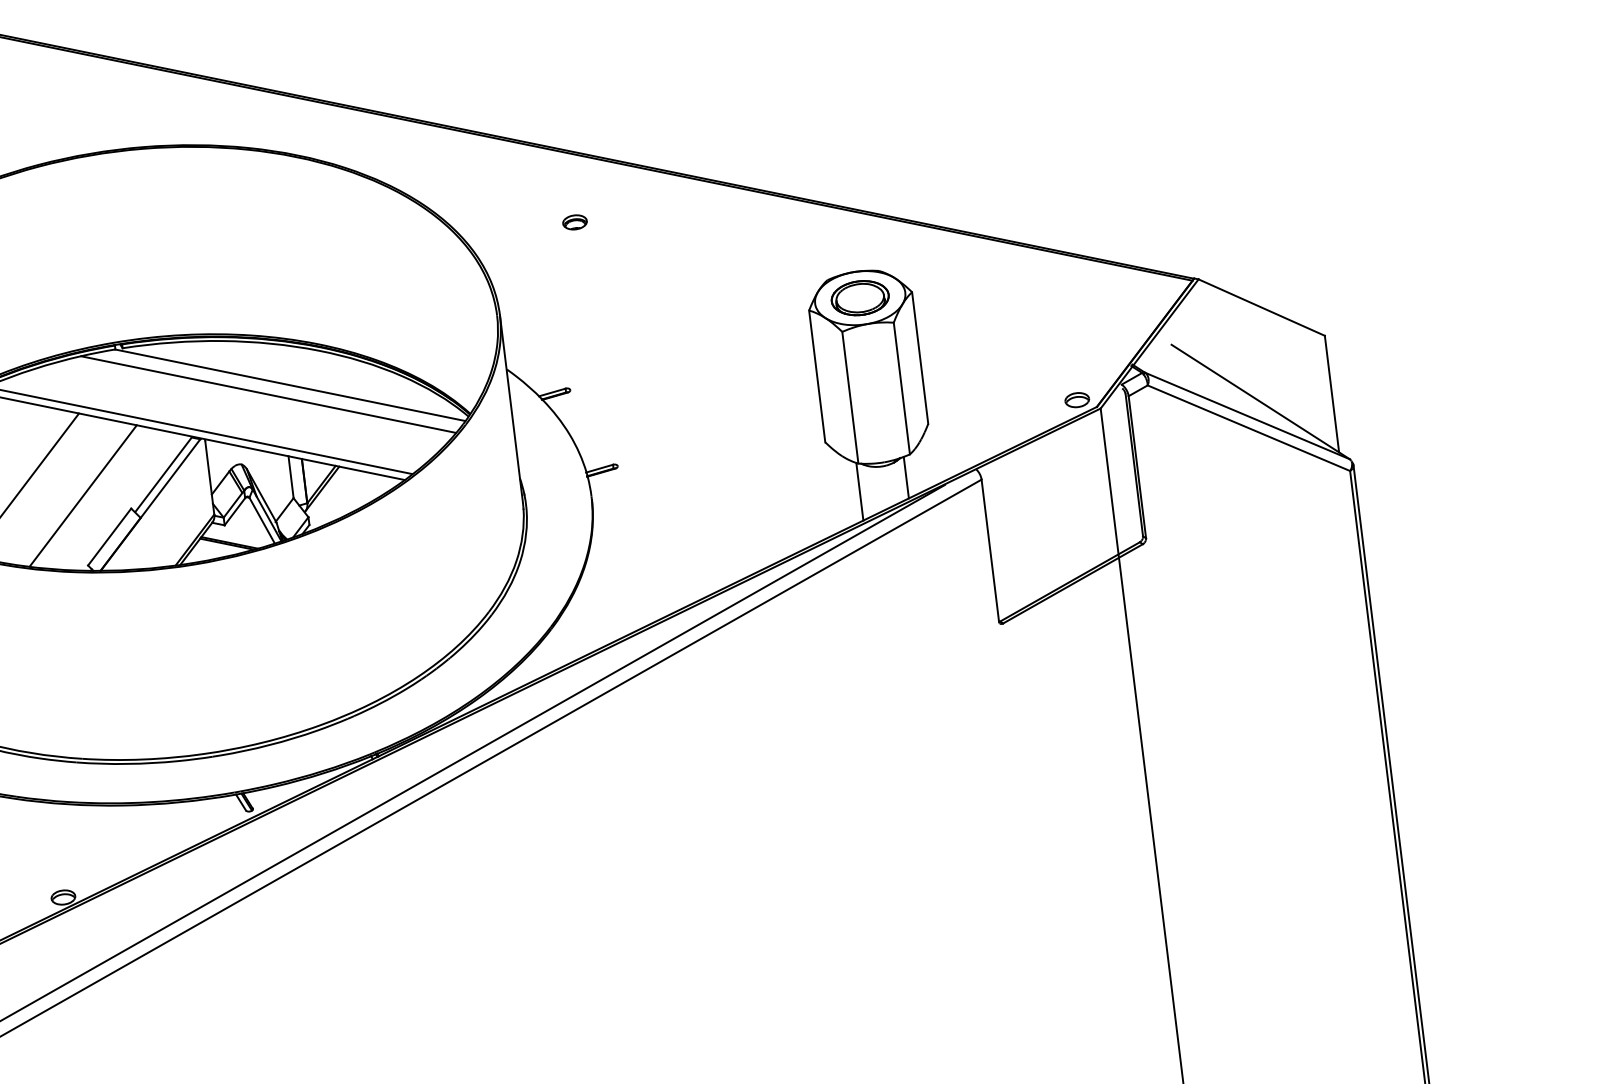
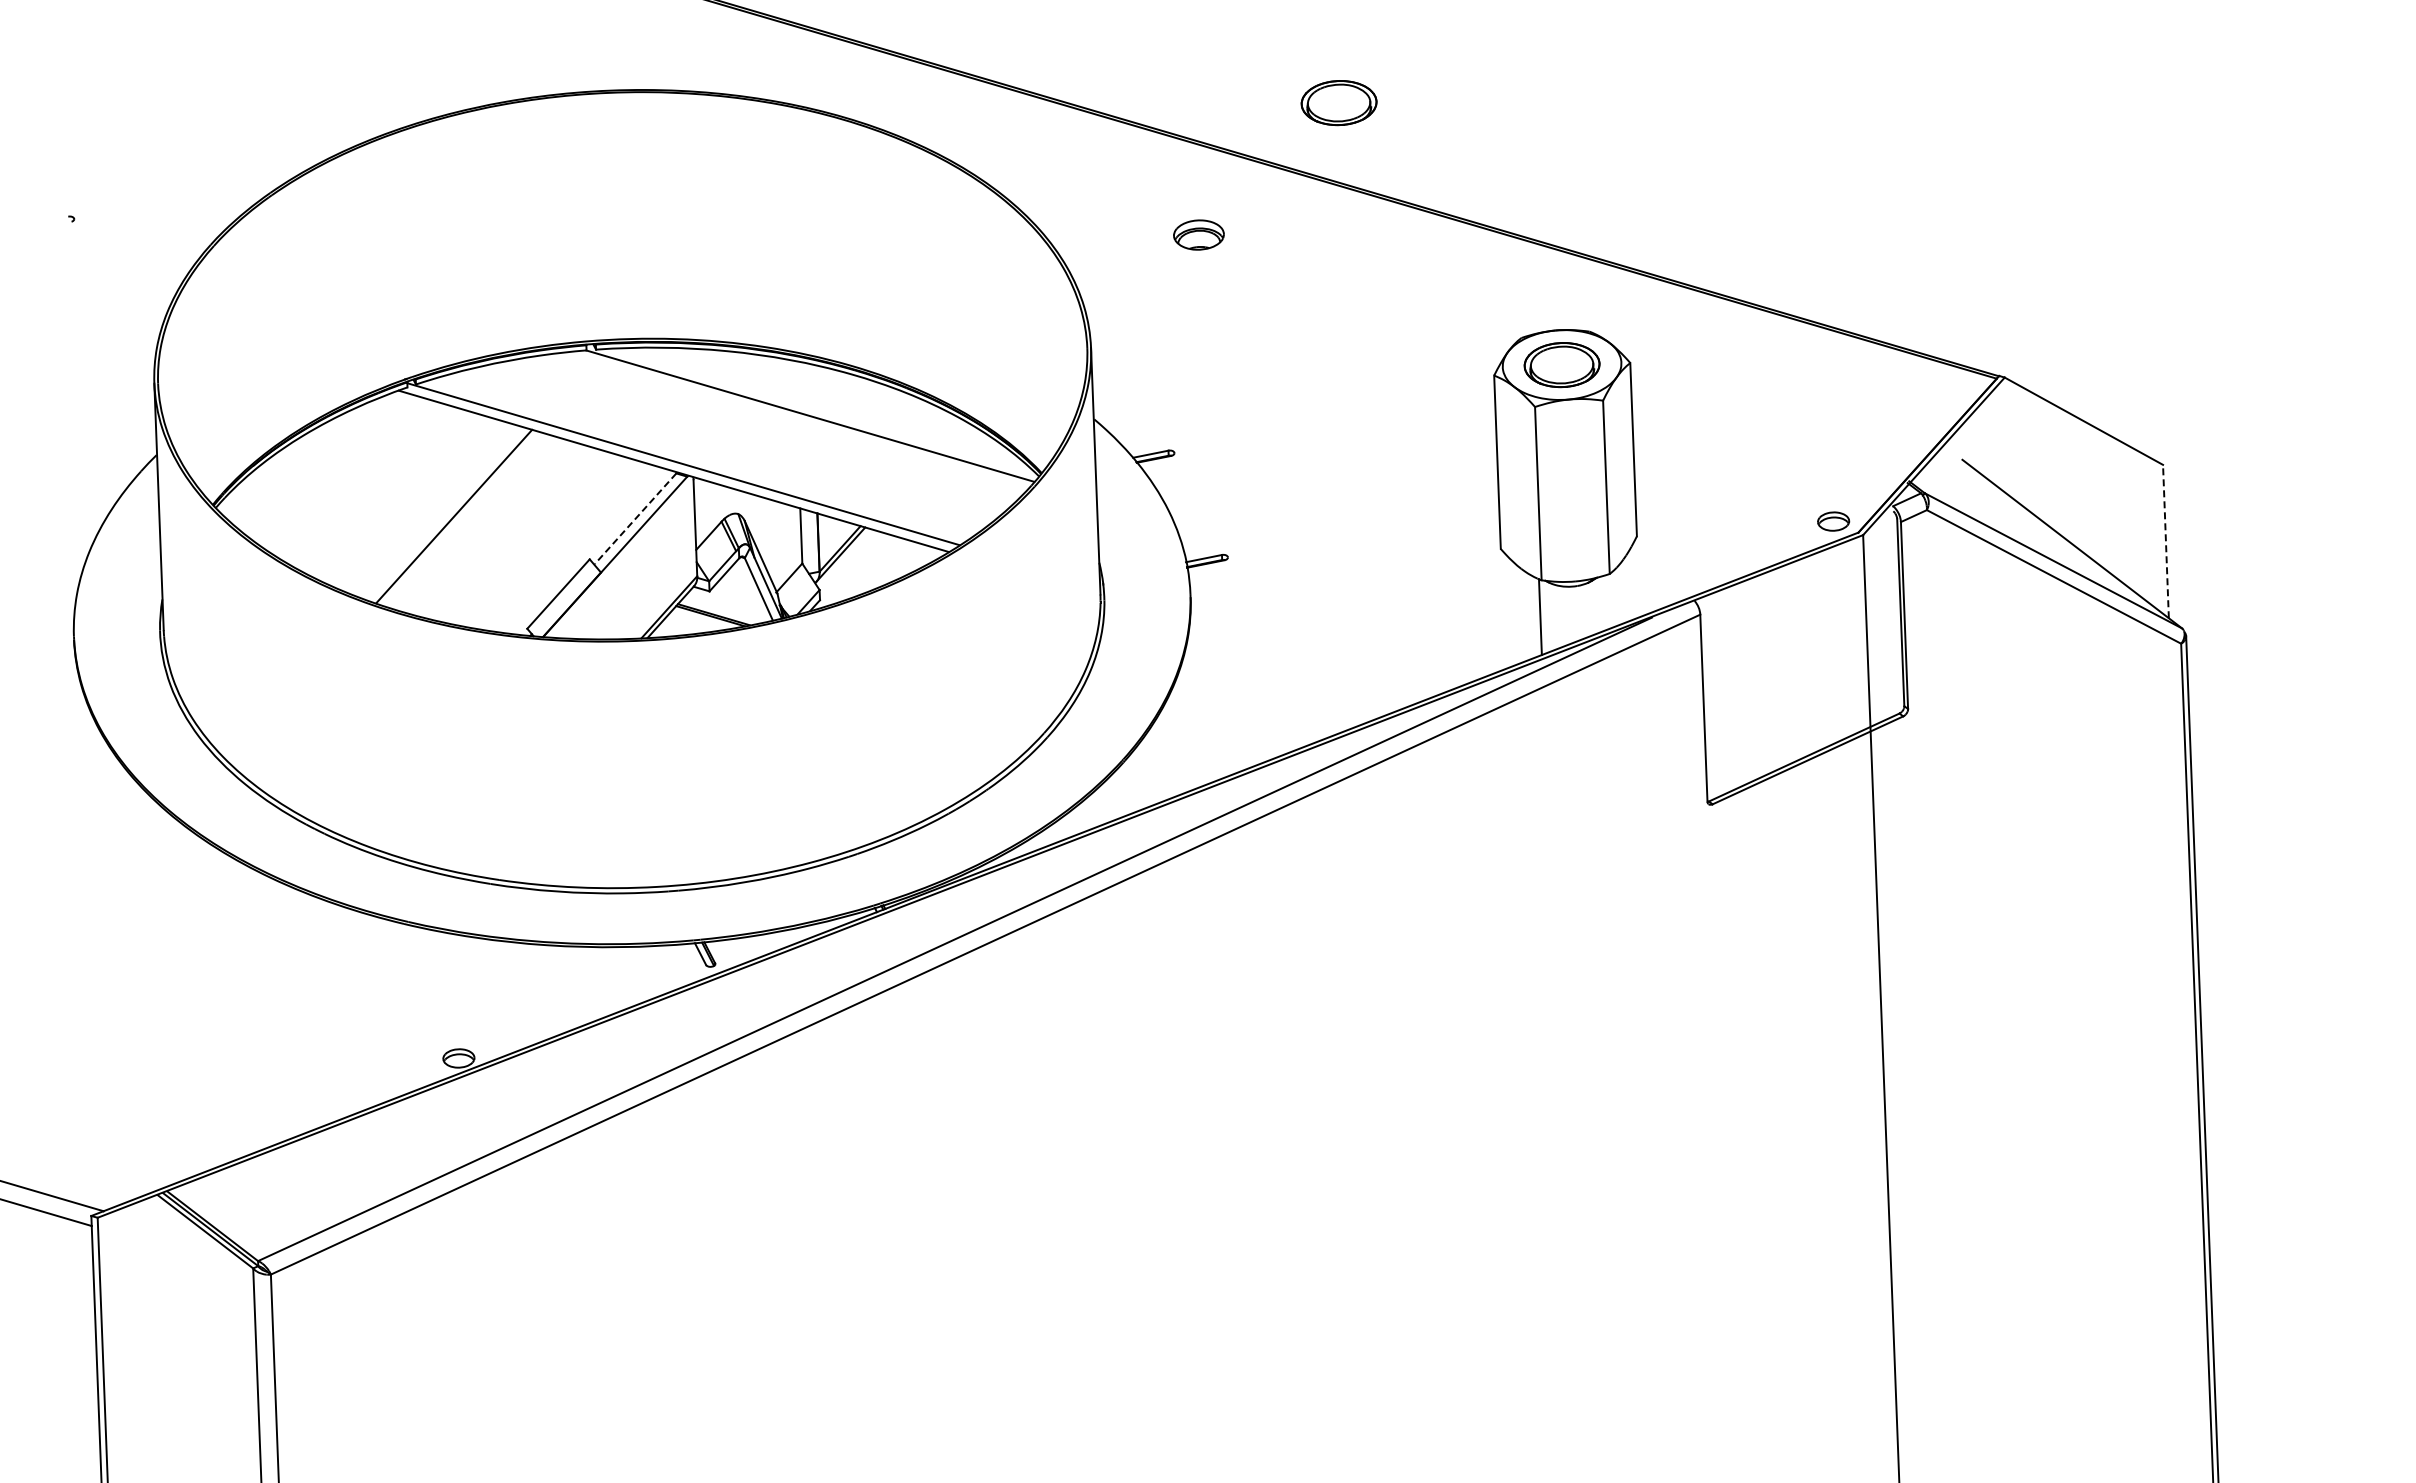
part: (672, 113) -> (1338, 103), added
part: (574, 222) -> (1198, 235), size x1.6
line: (268, 394) -> (780, 425), removed
line: (1331, 394) -> (2165, 541), solid -> dashed
line: (163, 474) -> (635, 518), solid -> dashed
line: (906, 477) -> (1602, 603), removed
line: (83, 495) -> (528, 537), removed

